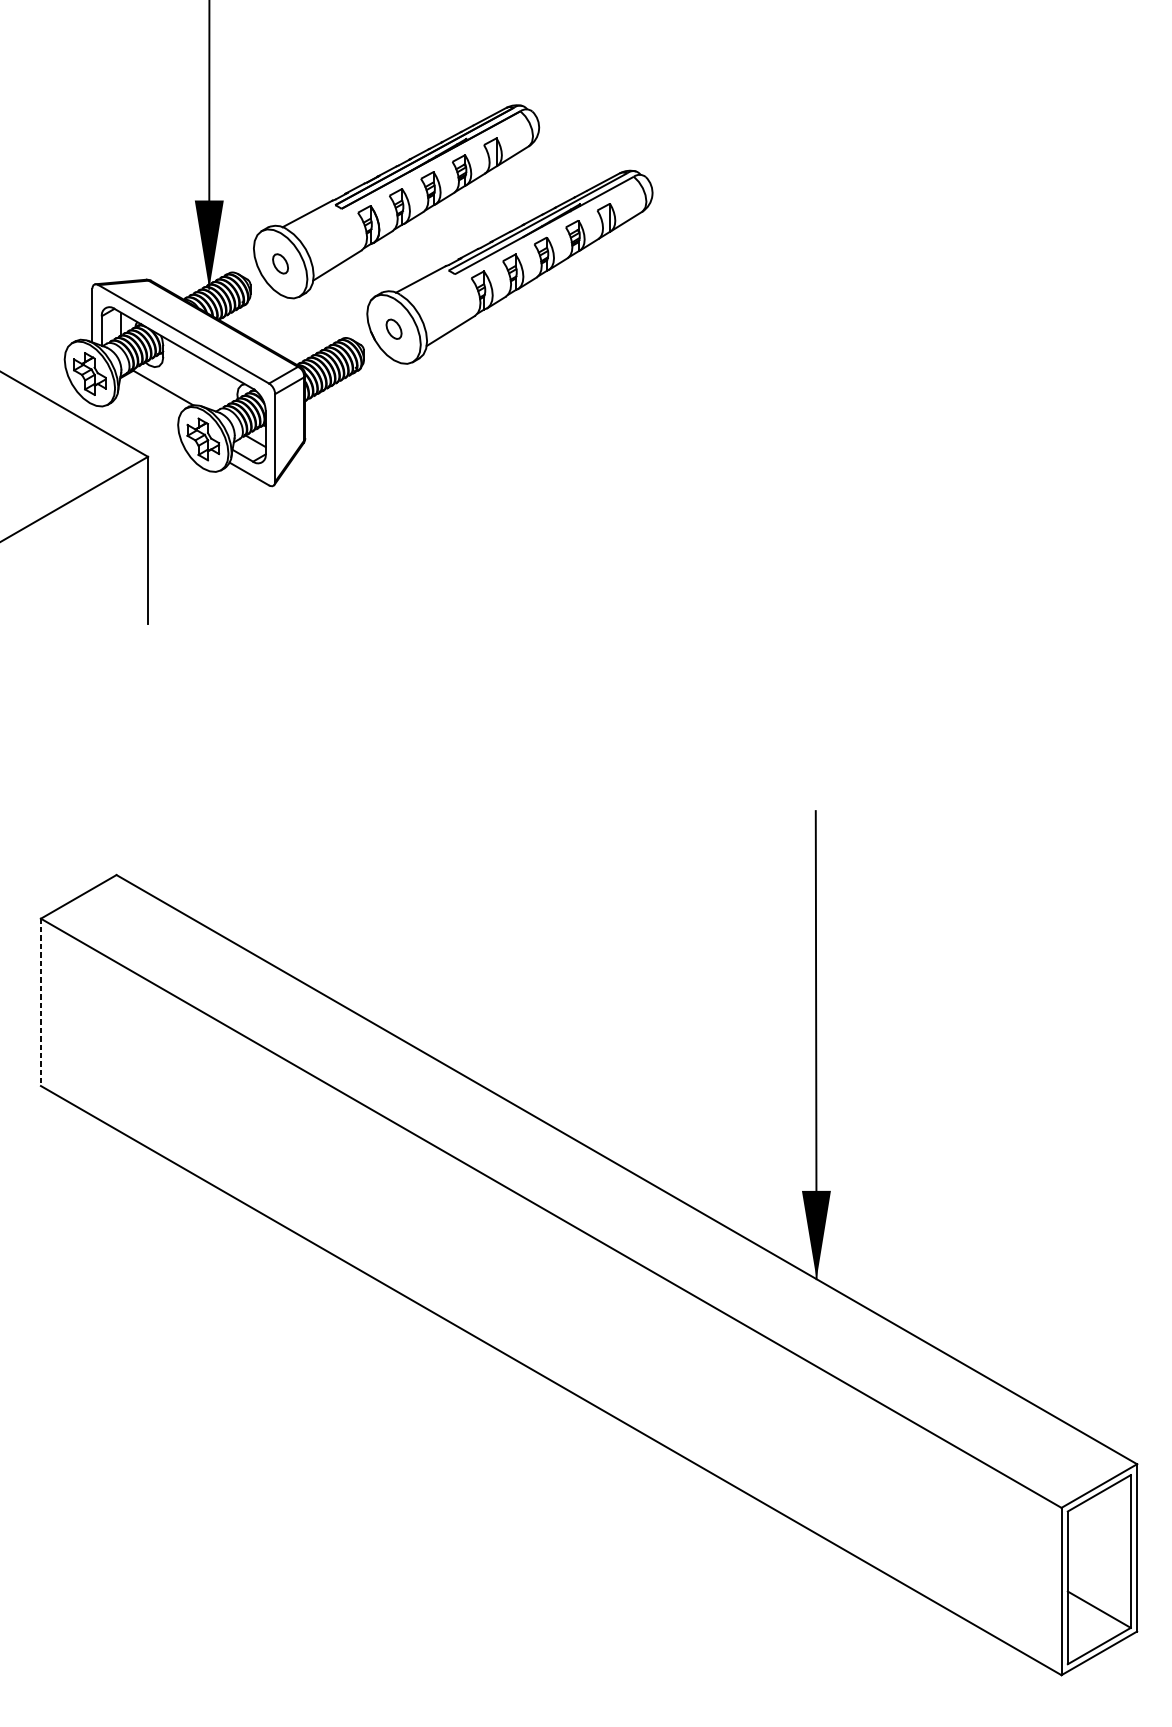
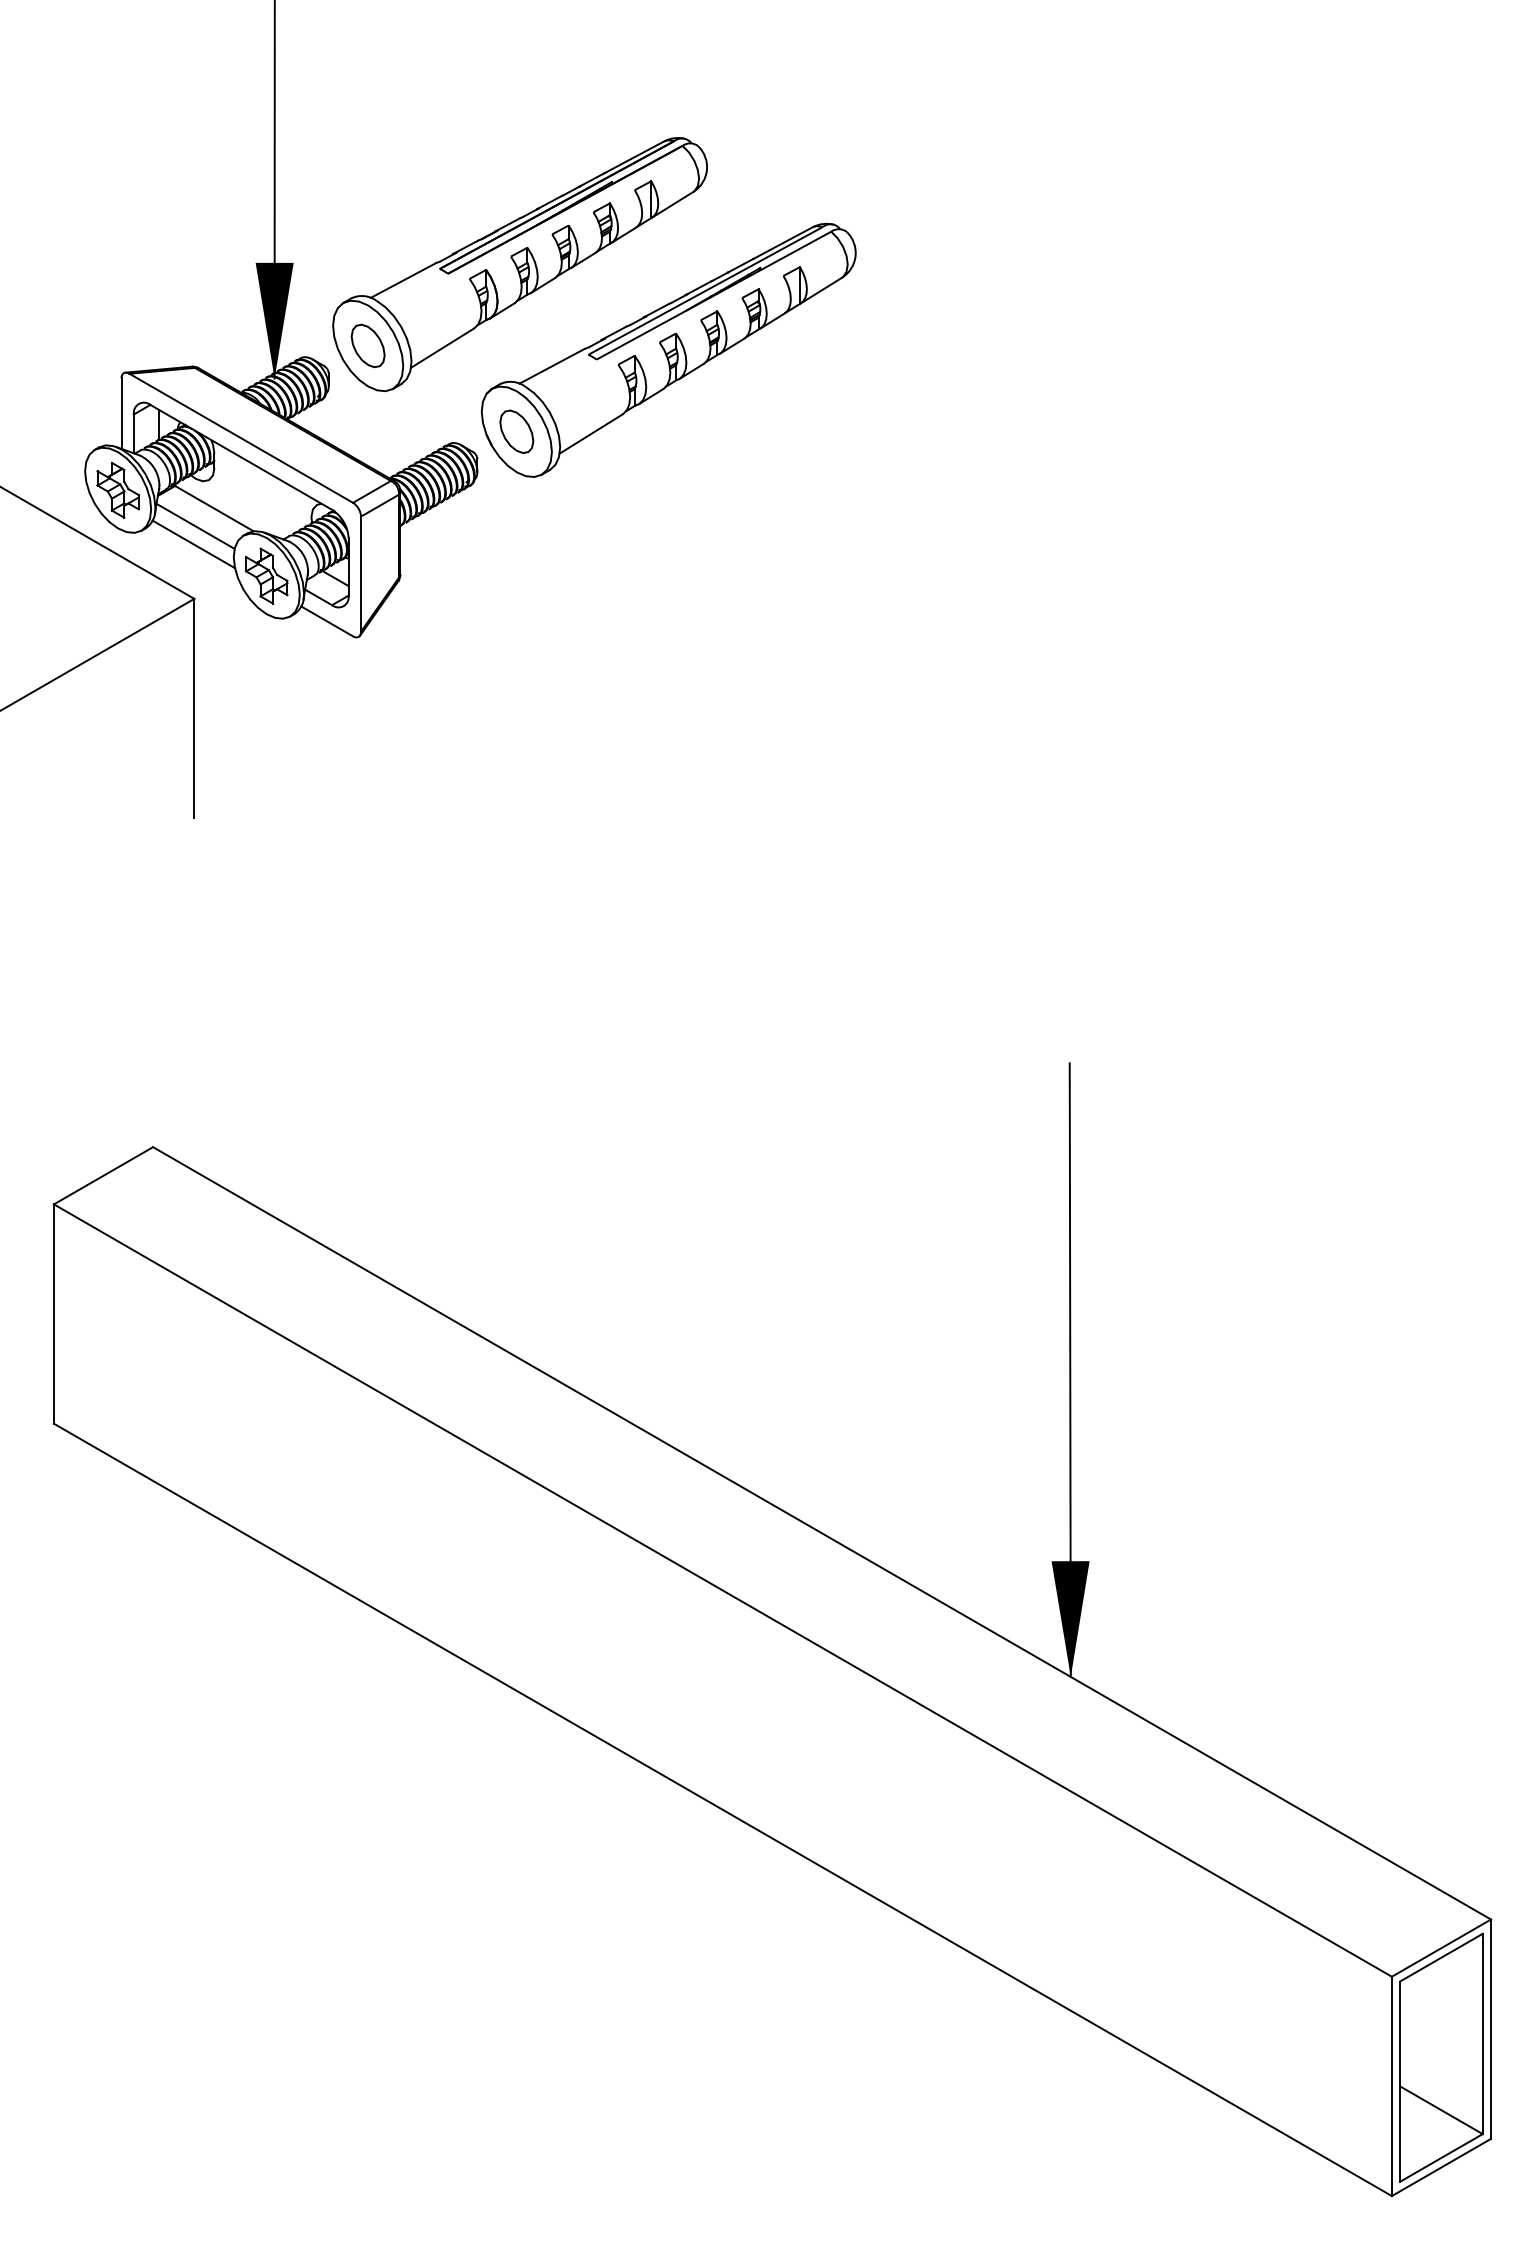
part: (280, 263) -> (367, 345), size x1.67
part: (393, 329) -> (516, 431), size x1.67
line: (148, 400) -> (195, 525), added
line: (147, 415) -> (193, 544), added
line: (40, 1002) -> (53, 1314), dashed -> solid

